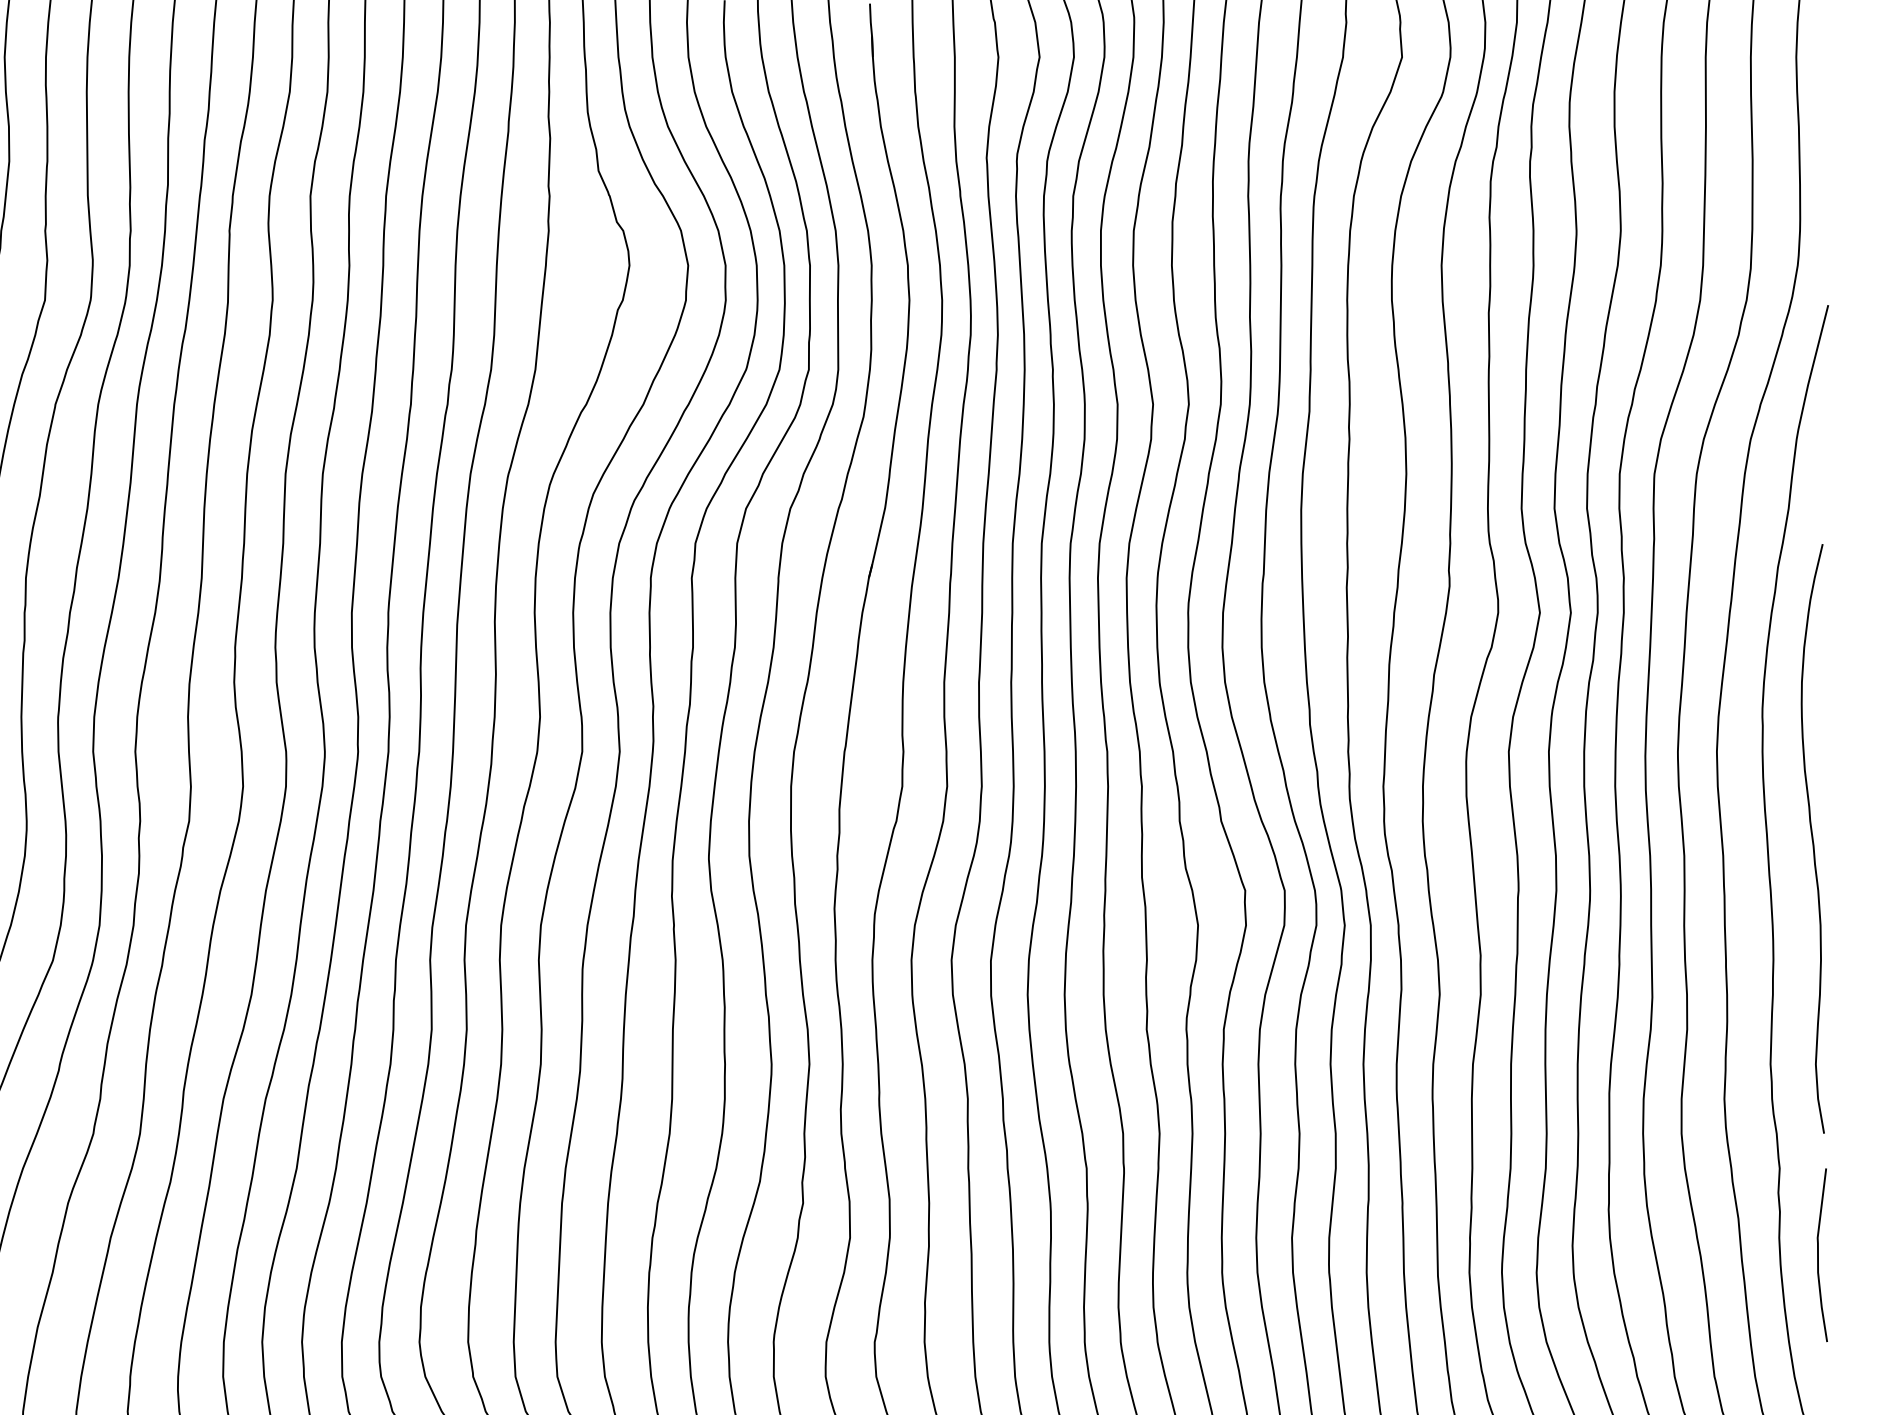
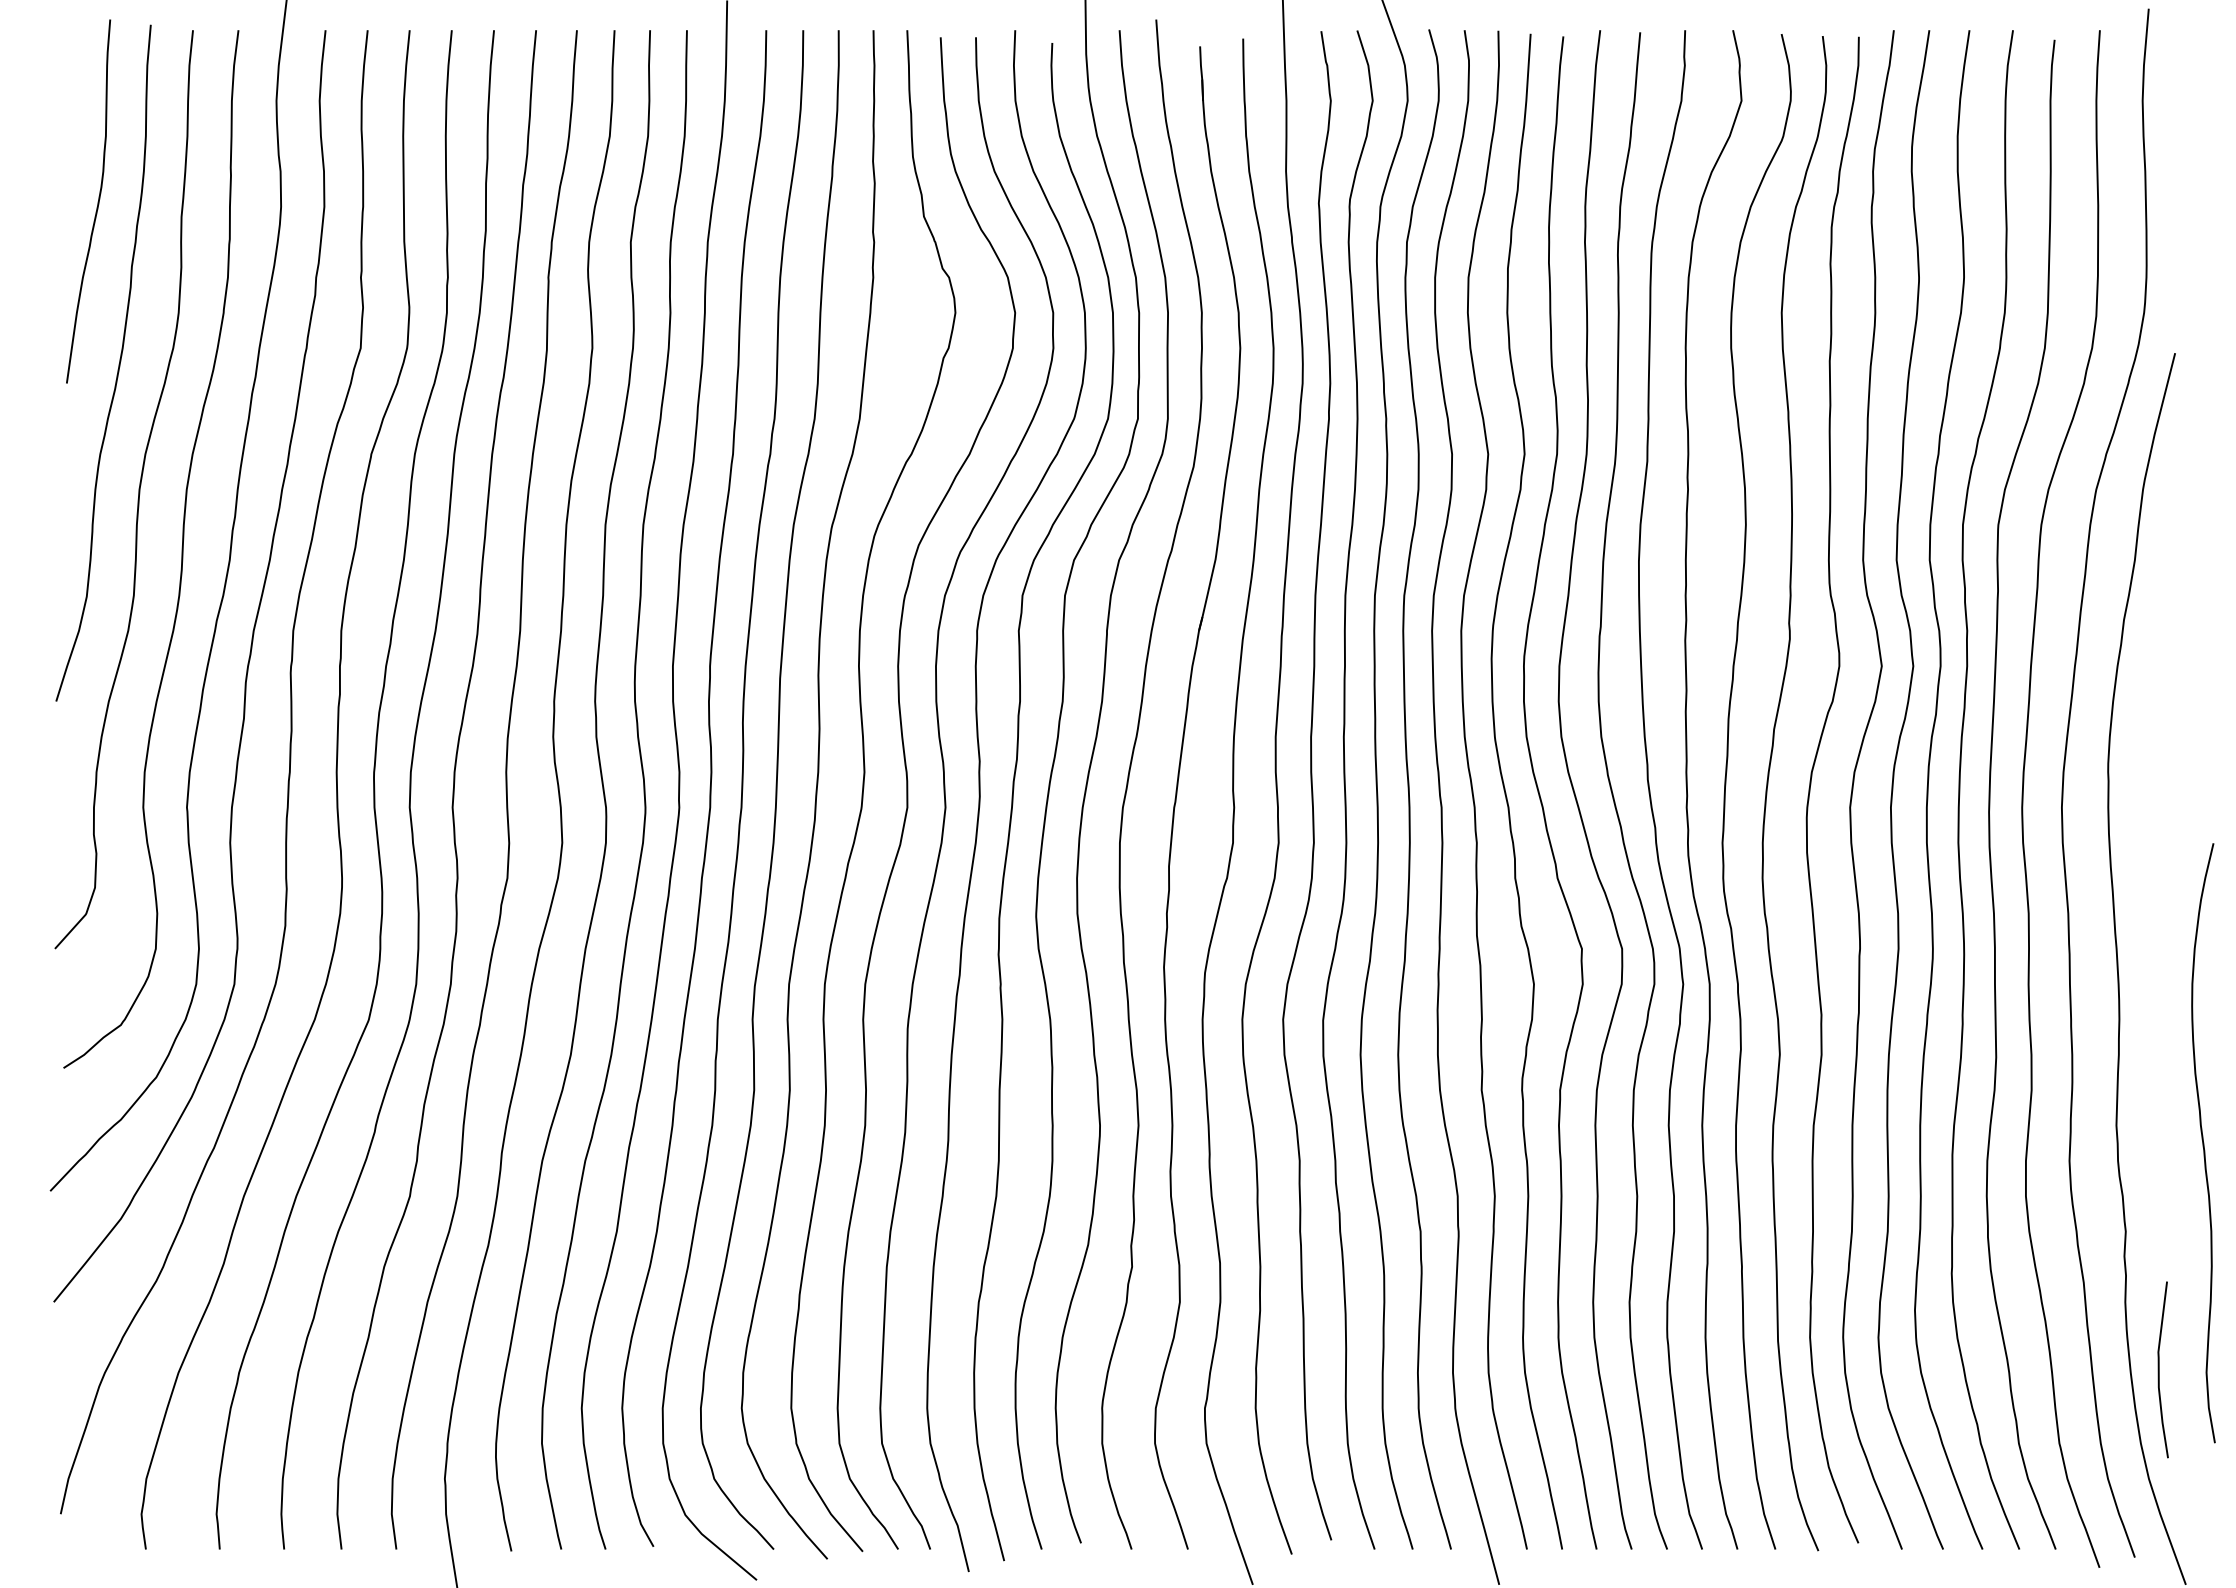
curve: (1812, 839) -> (2203, 1143), moved
curve: (1818, 1254) -> (2159, 1369), moved

